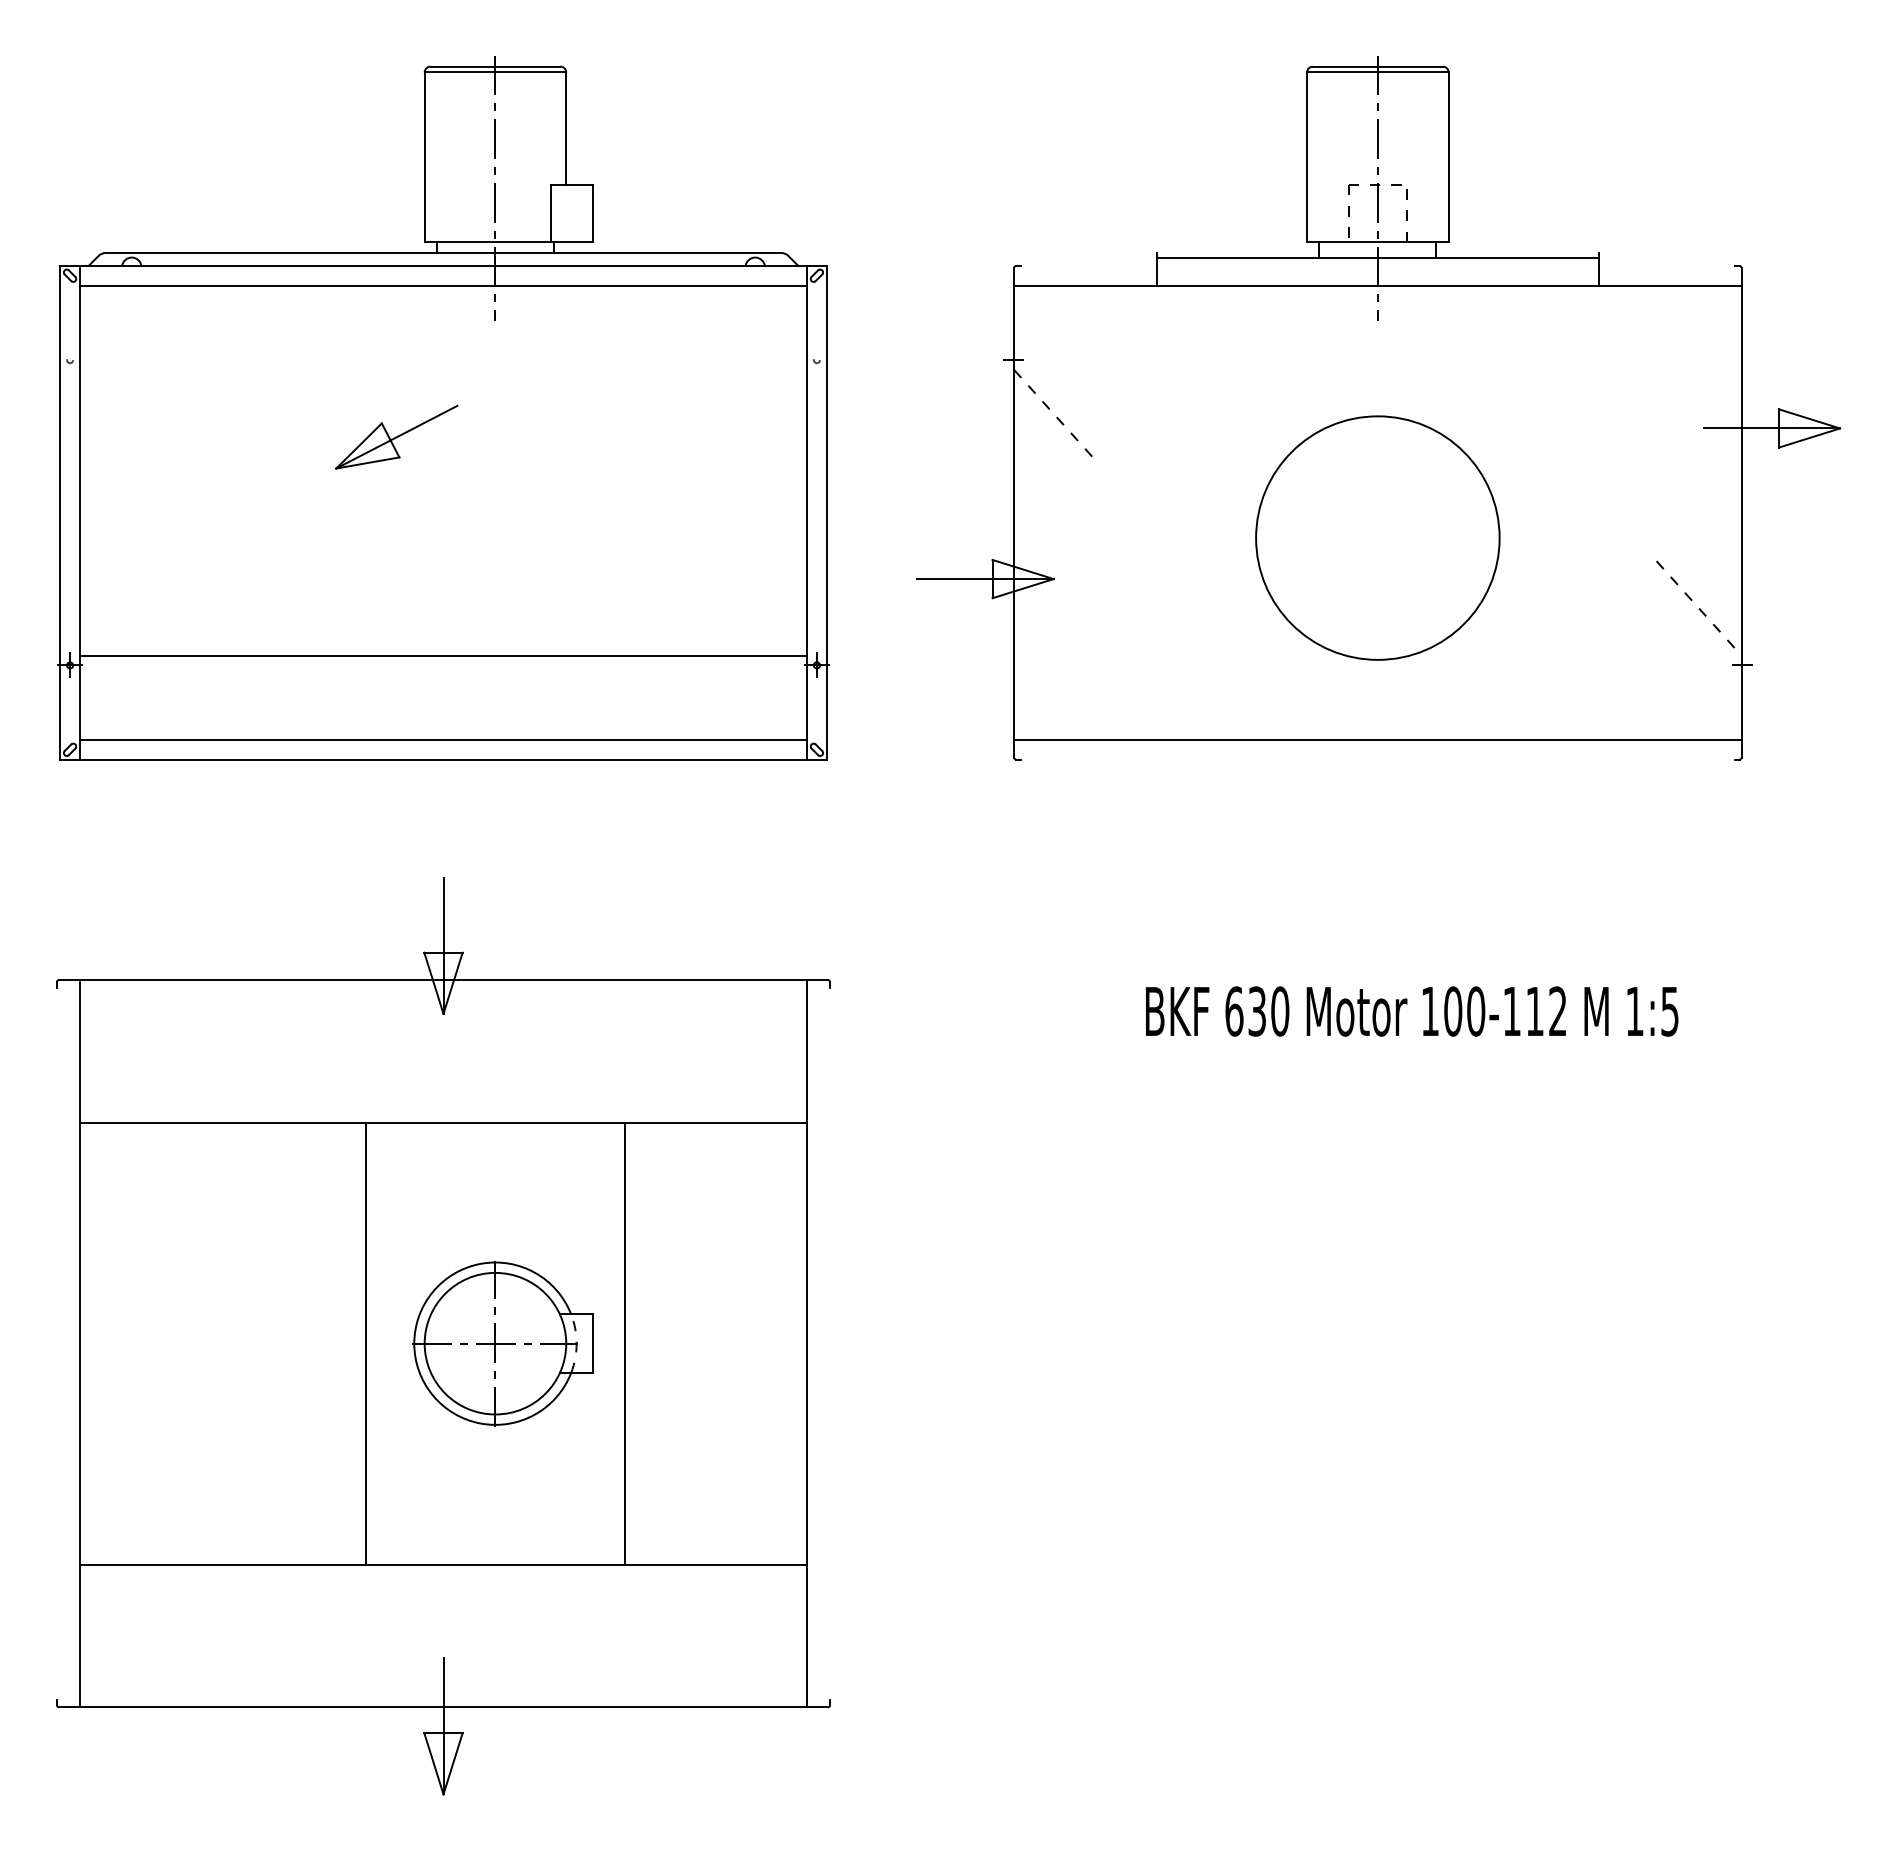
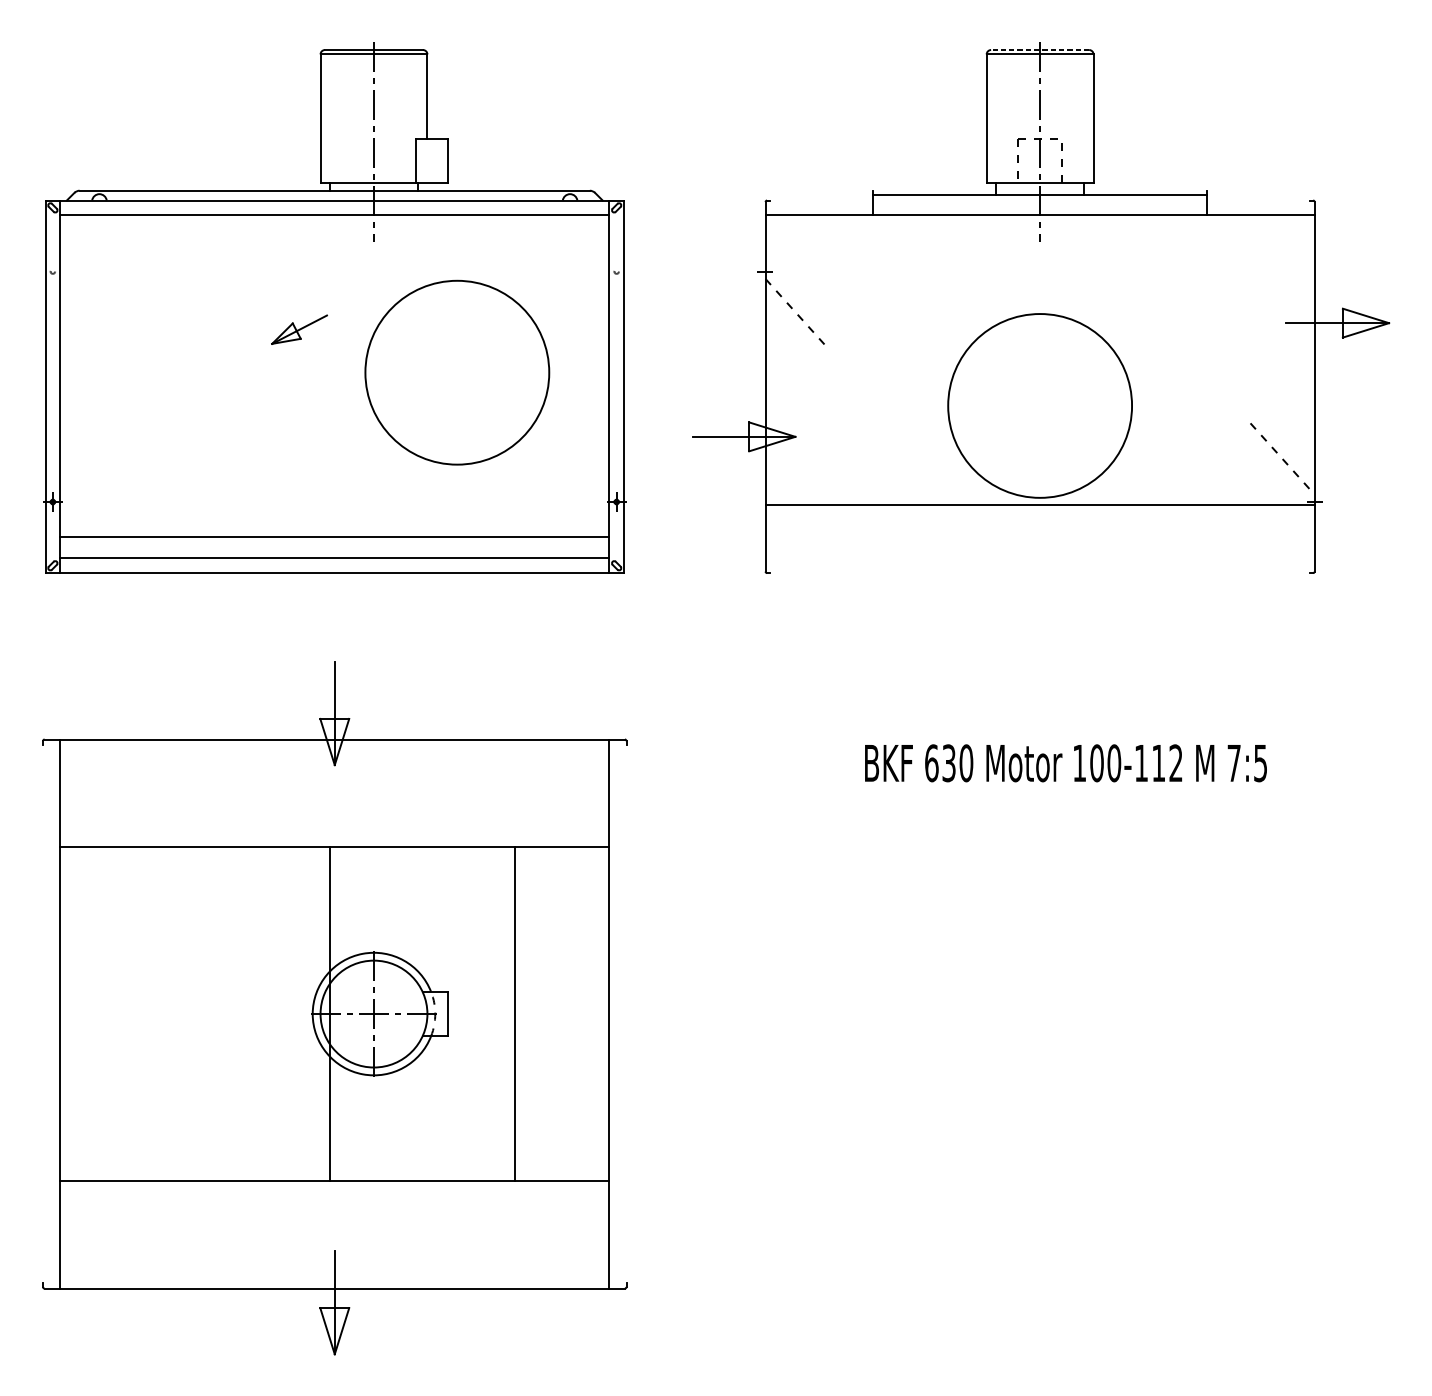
line: (1377, 66) -> (1039, 49), solid -> dashed
part: (396, 436) -> (299, 329), size x0.6
circle: (605, 493) -> (457, 372), added
line: (443, 655) -> (334, 536), moved
line: (1377, 740) -> (1039, 505), moved
text: (1634, 1011) -> (1233, 763), 1:5 -> 7:5
line: (365, 1343) -> (330, 1013), moved
line: (625, 1343) -> (515, 1013), moved

